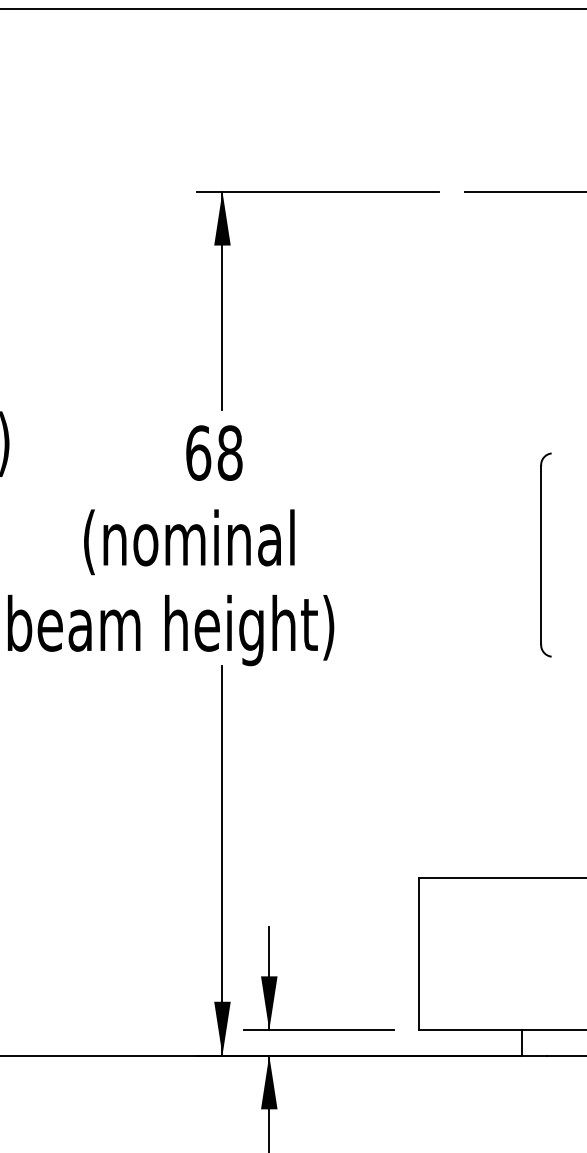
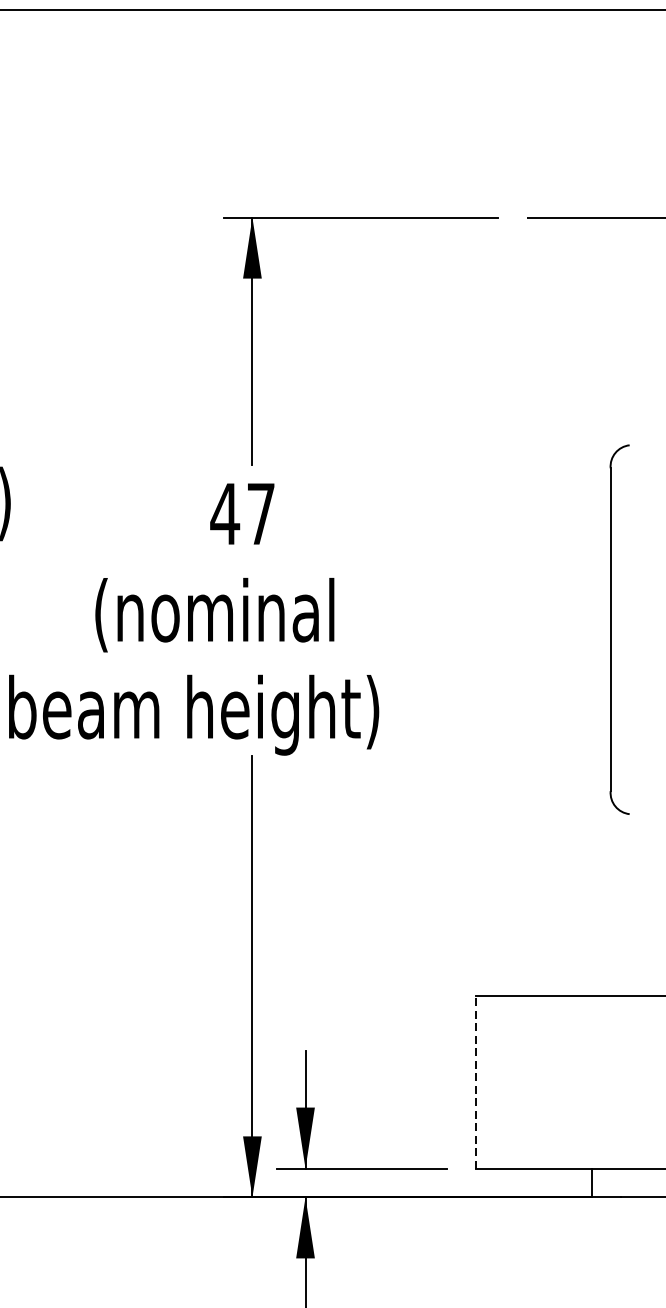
text: (213, 452) -> (242, 513), 68 -> 47
part: (545, 554) -> (618, 629), size x1.6
line: (419, 953) -> (475, 1081), solid -> dashed

